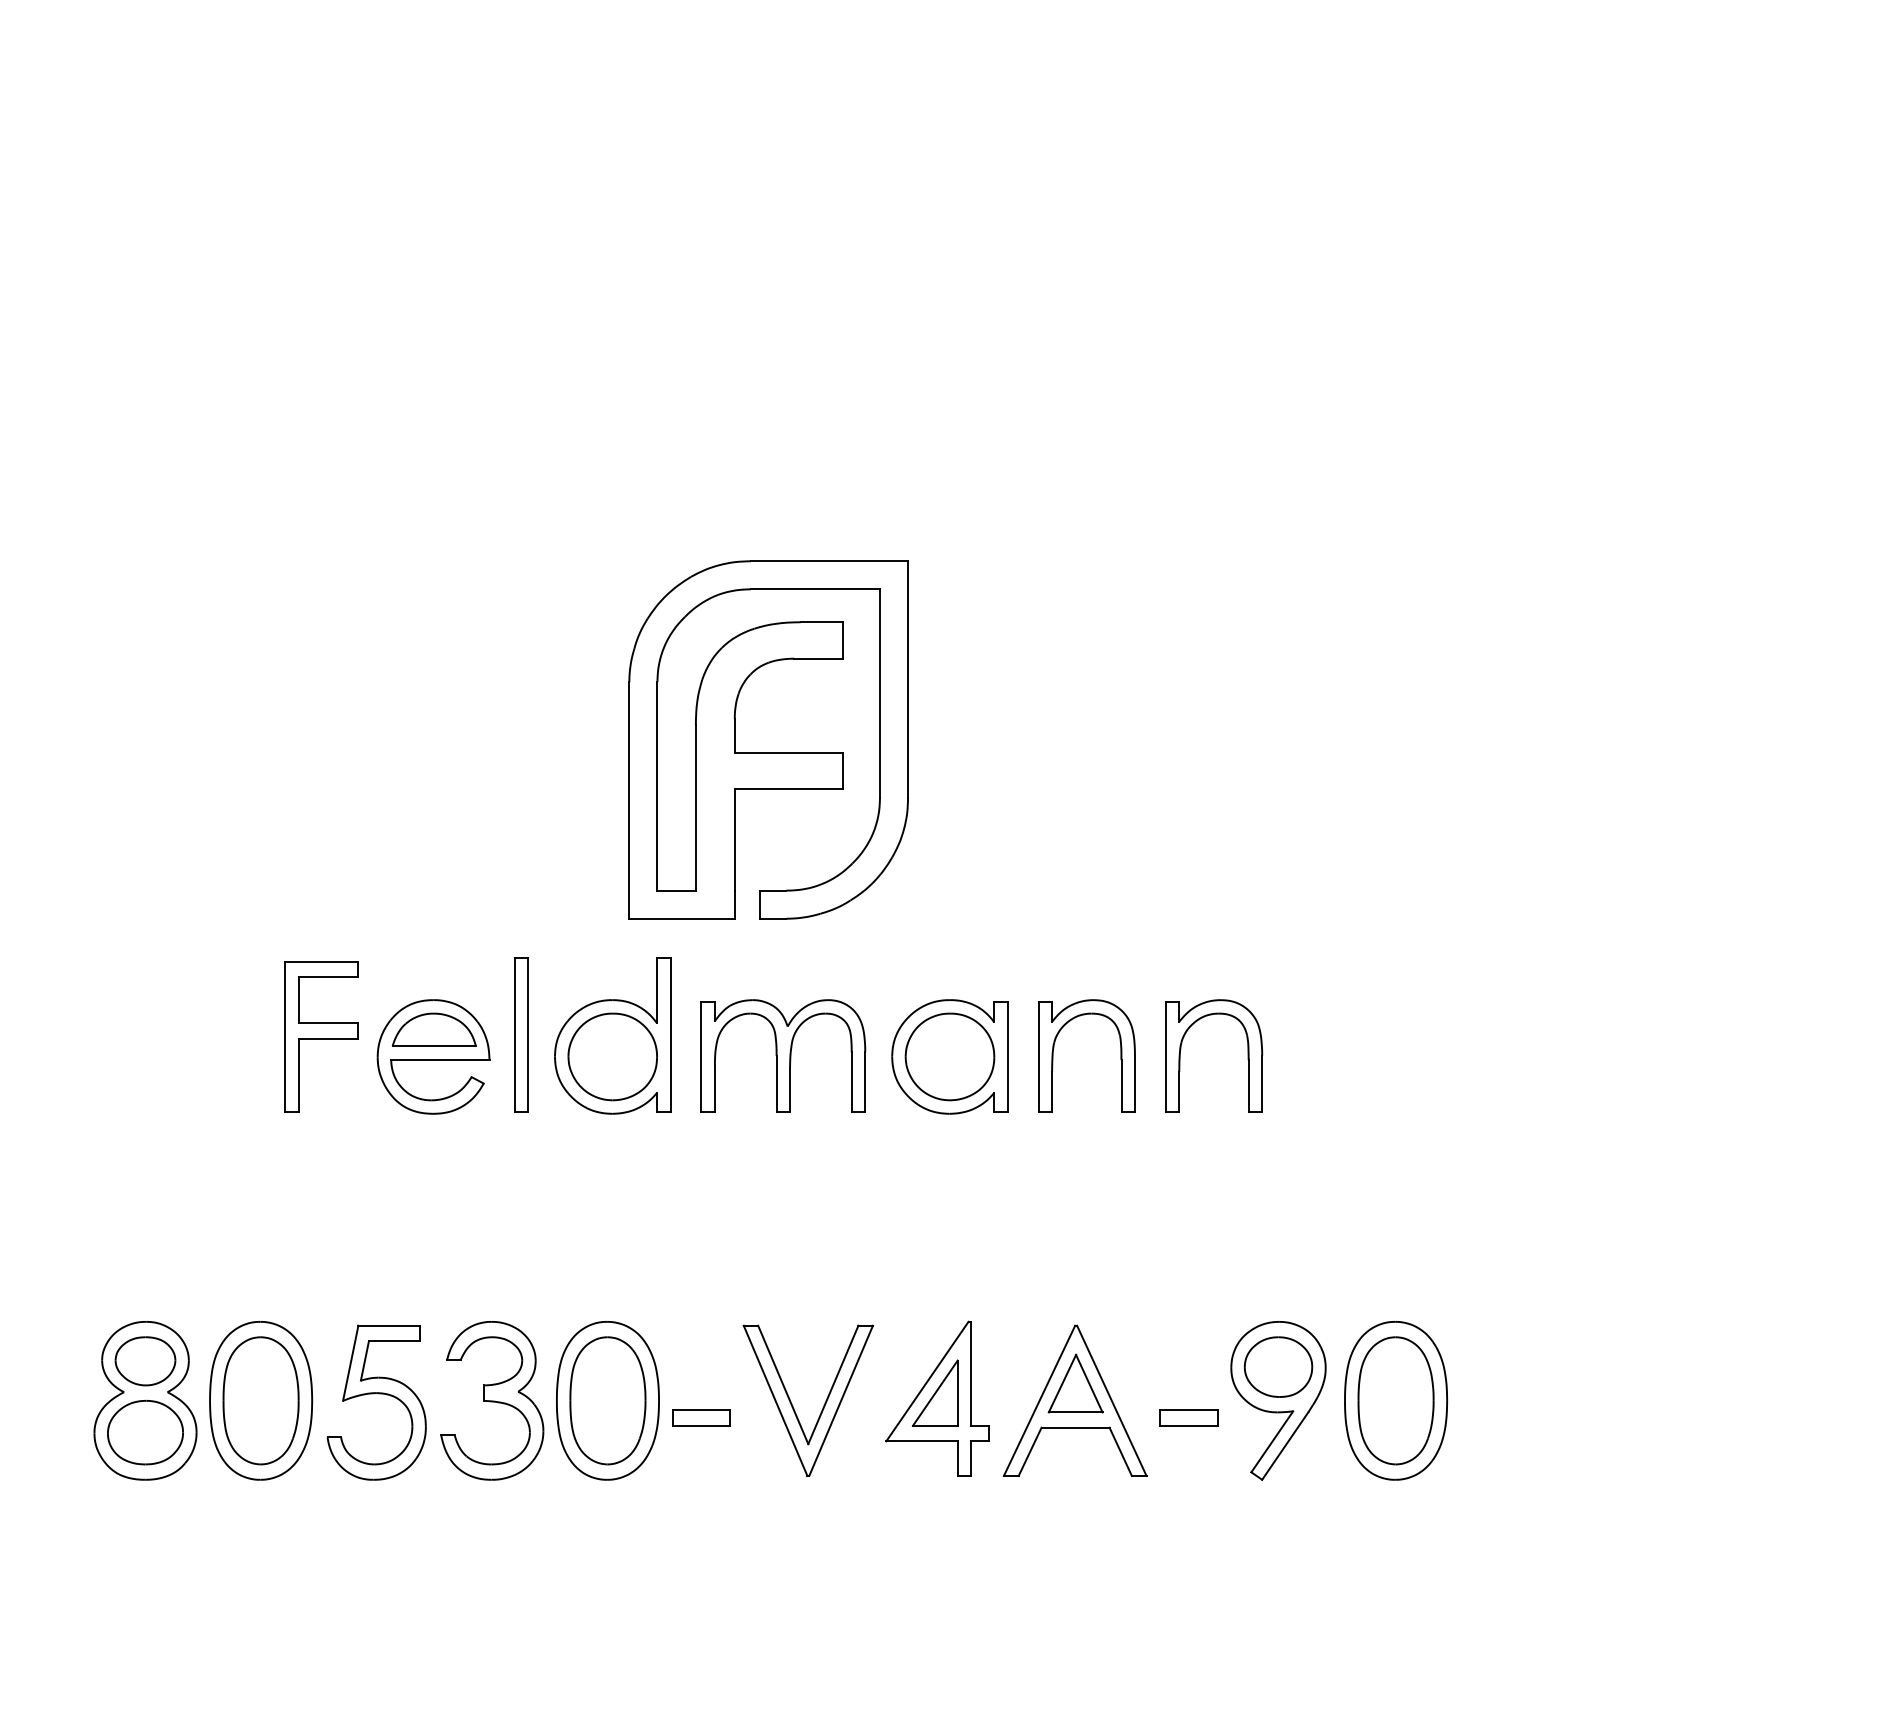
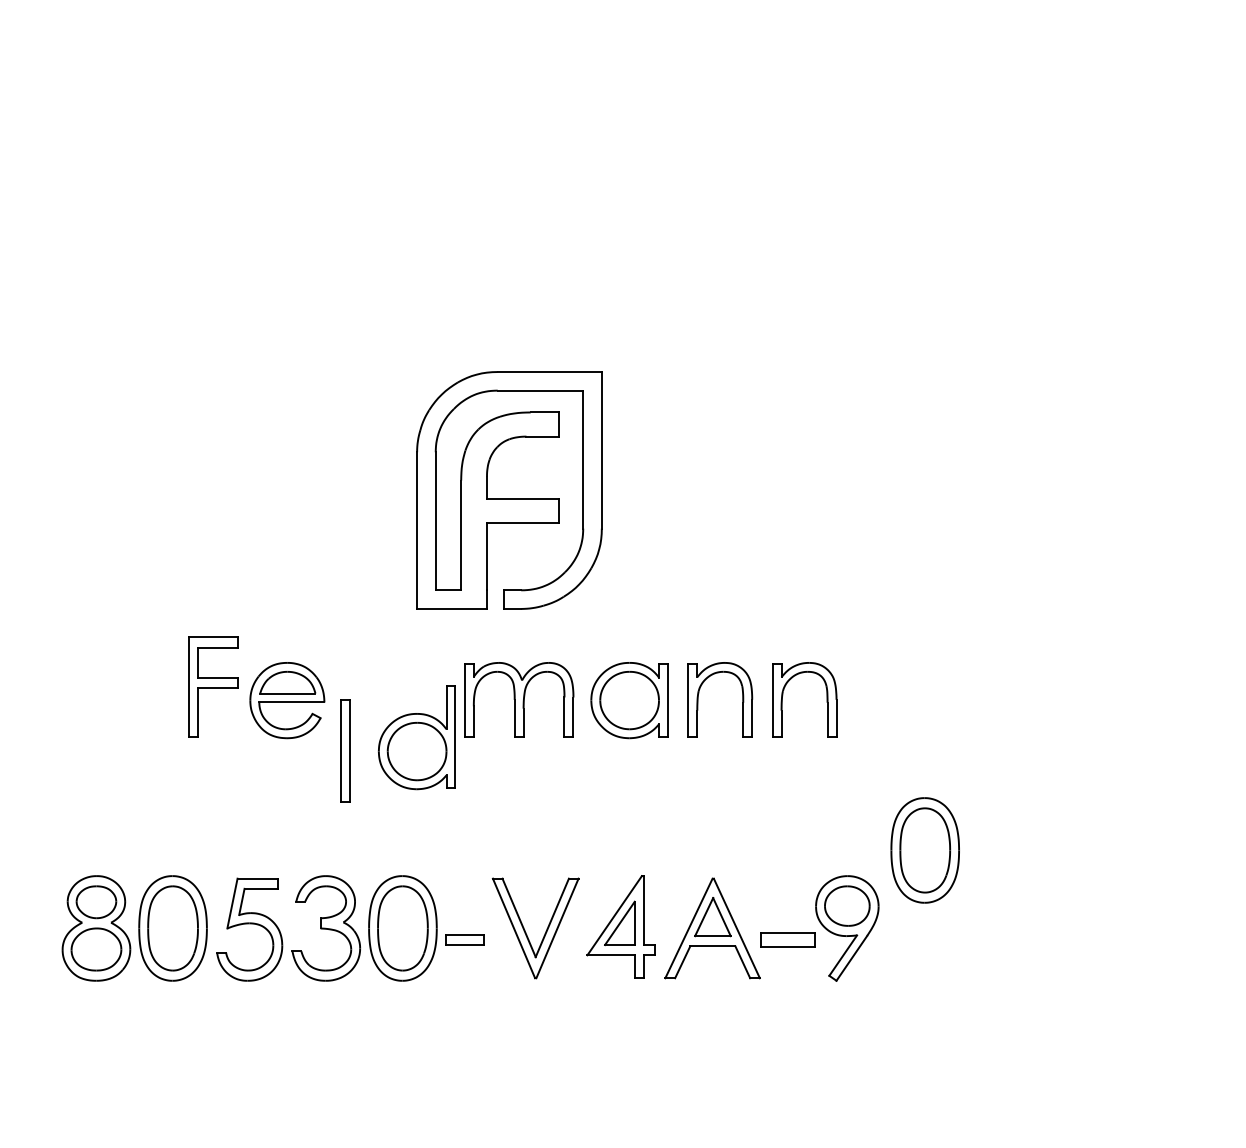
part: (521, 1034) -> (345, 750), moved
part: (611, 1035) -> (416, 737), moved
part: (1394, 1400) -> (924, 850), moved
part: (1188, 1417) -> (787, 939), size x1.4

